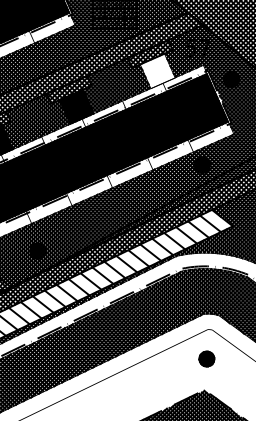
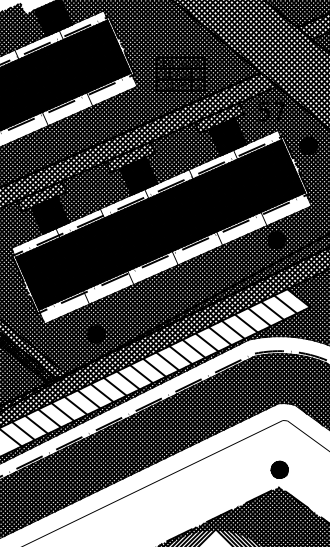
hatch: (157, 70) -> (227, 136), added
part: (206, 358) -> (279, 469), moved

